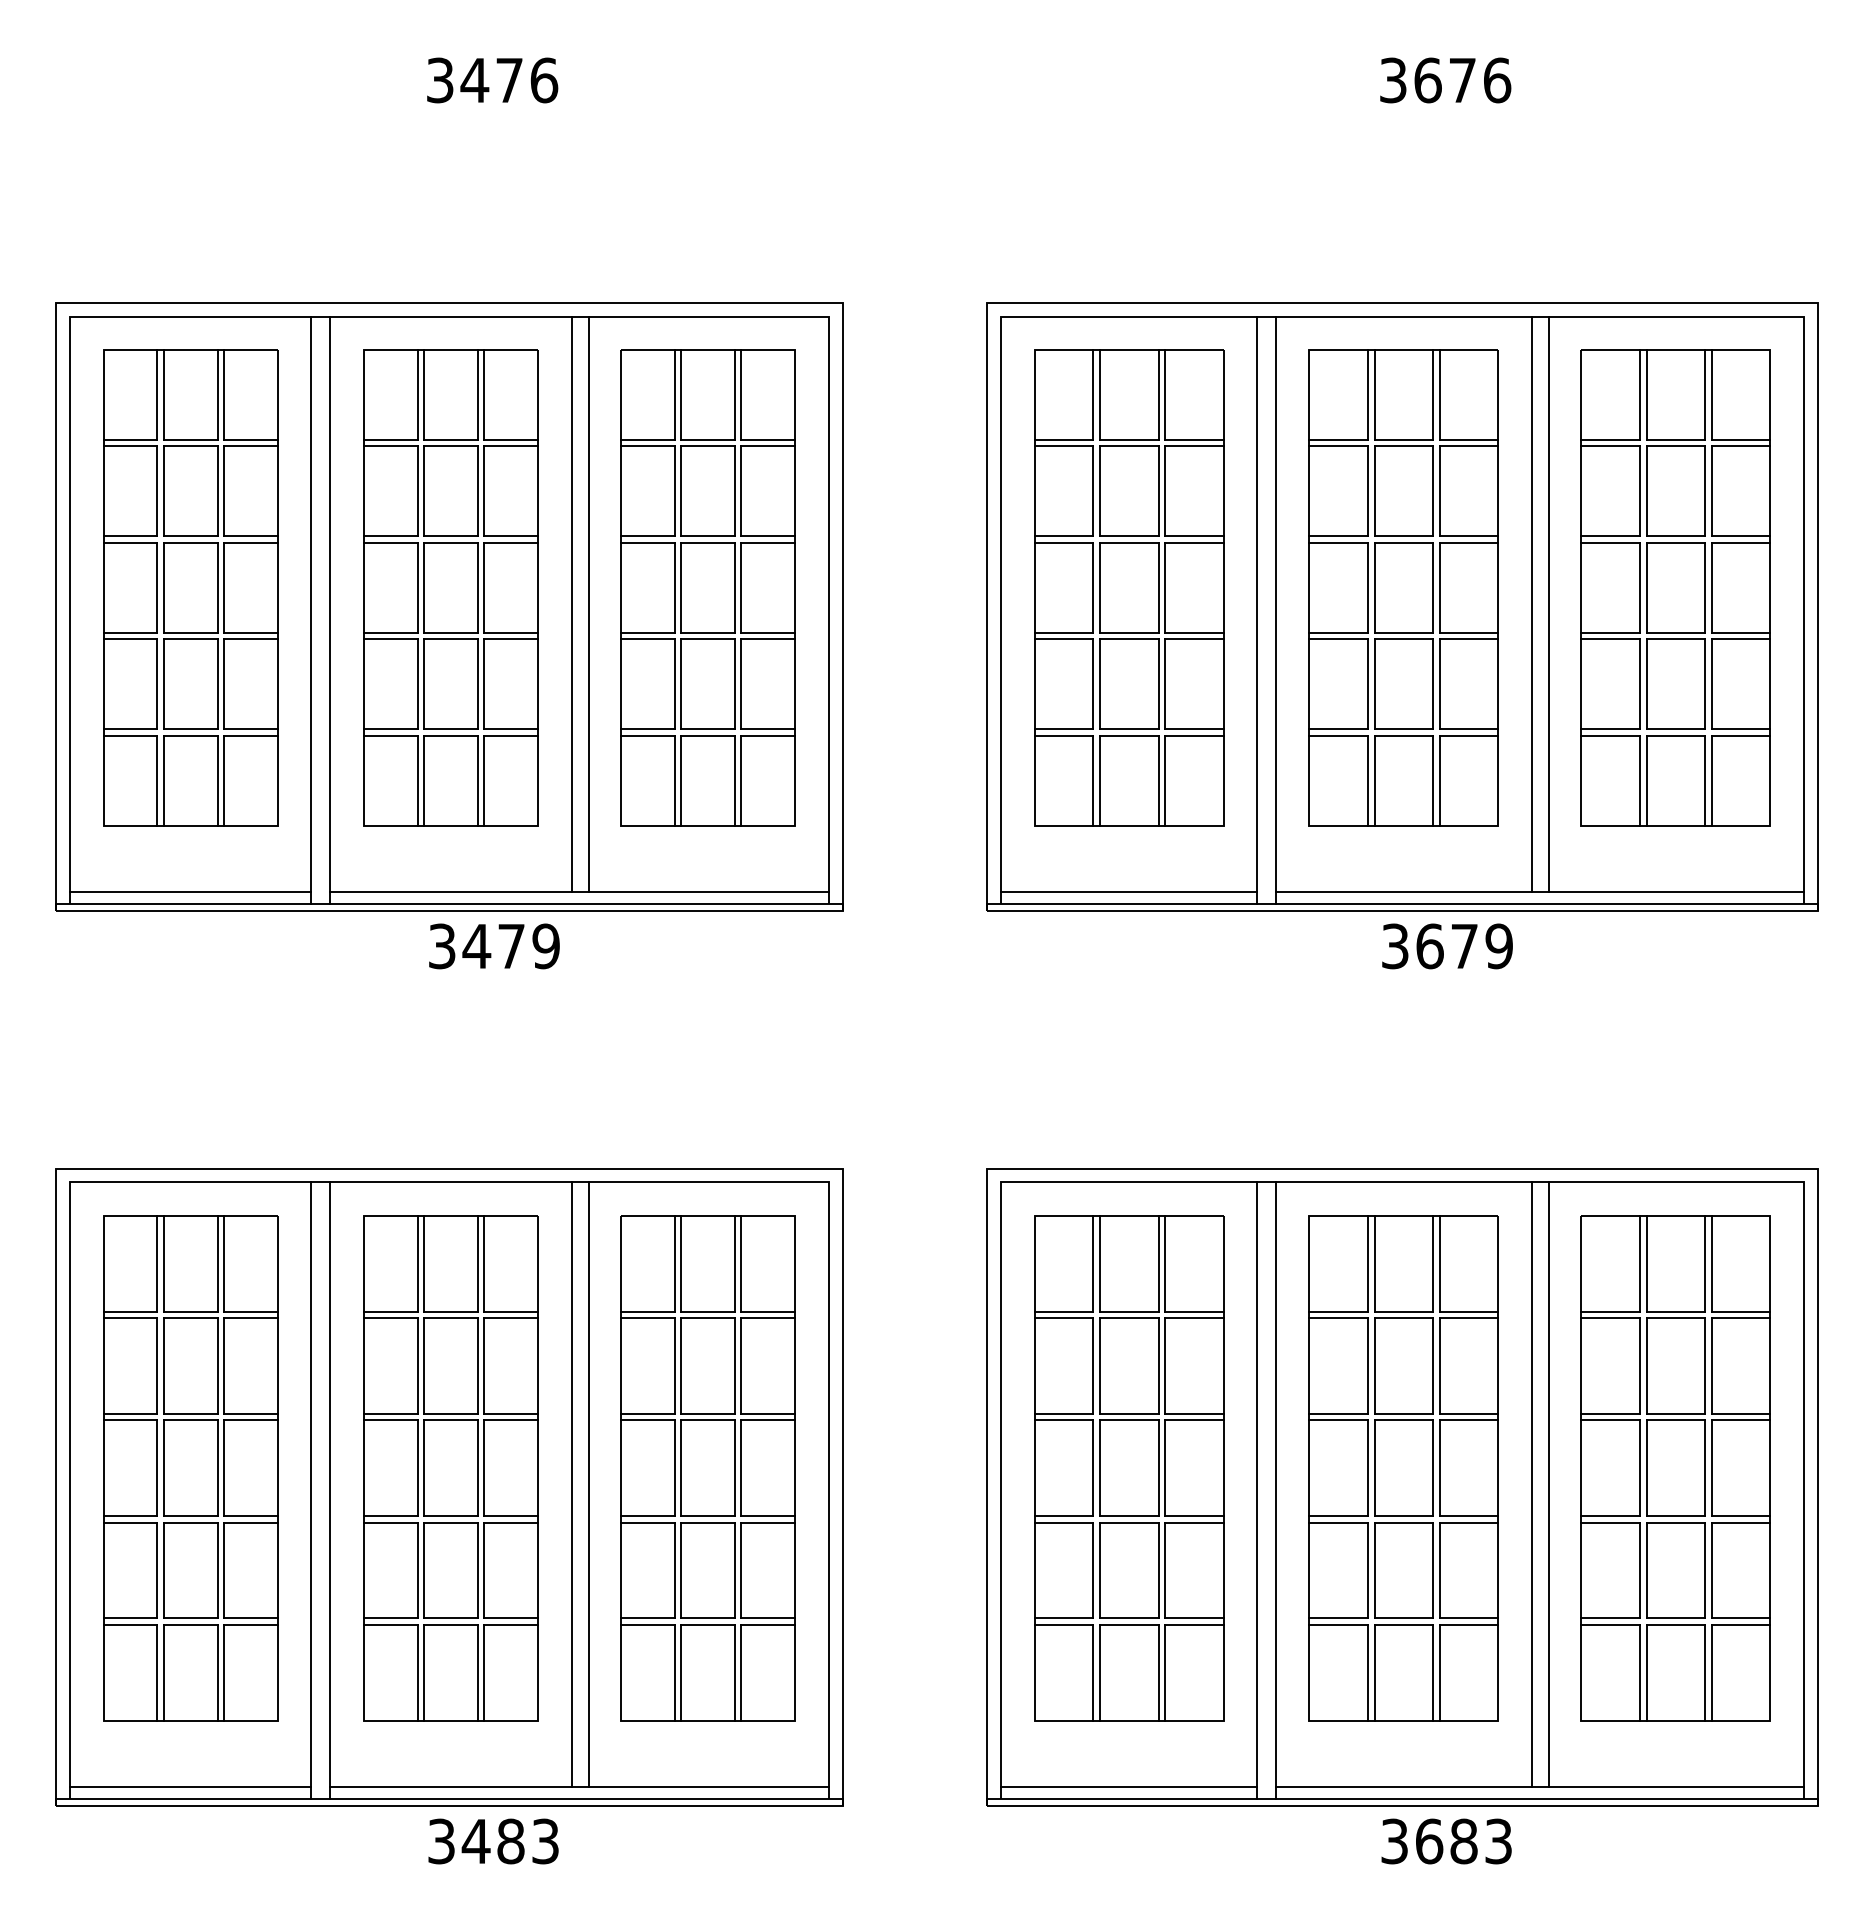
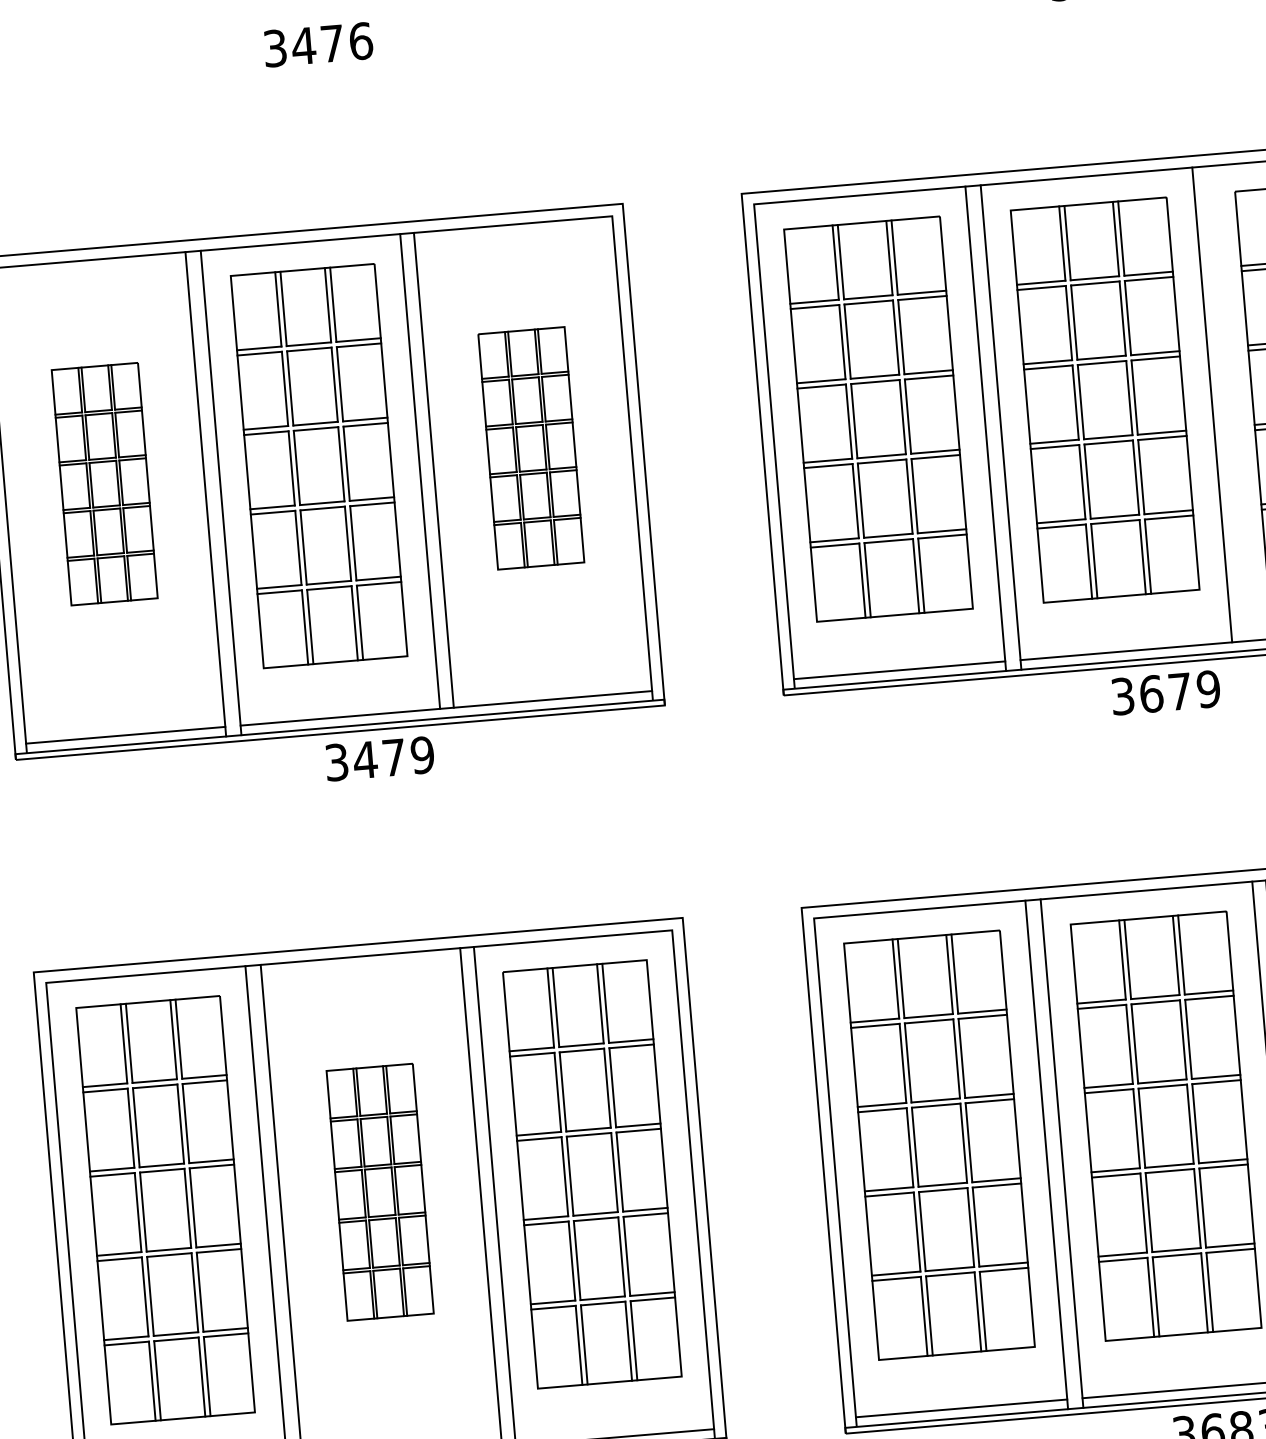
part: (190, 587) -> (104, 483), size x0.6
part: (707, 587) -> (530, 448), size x0.6
line: (1548, 604) -> (1225, 403), removed
part: (450, 1468) -> (379, 1192), size x0.6

